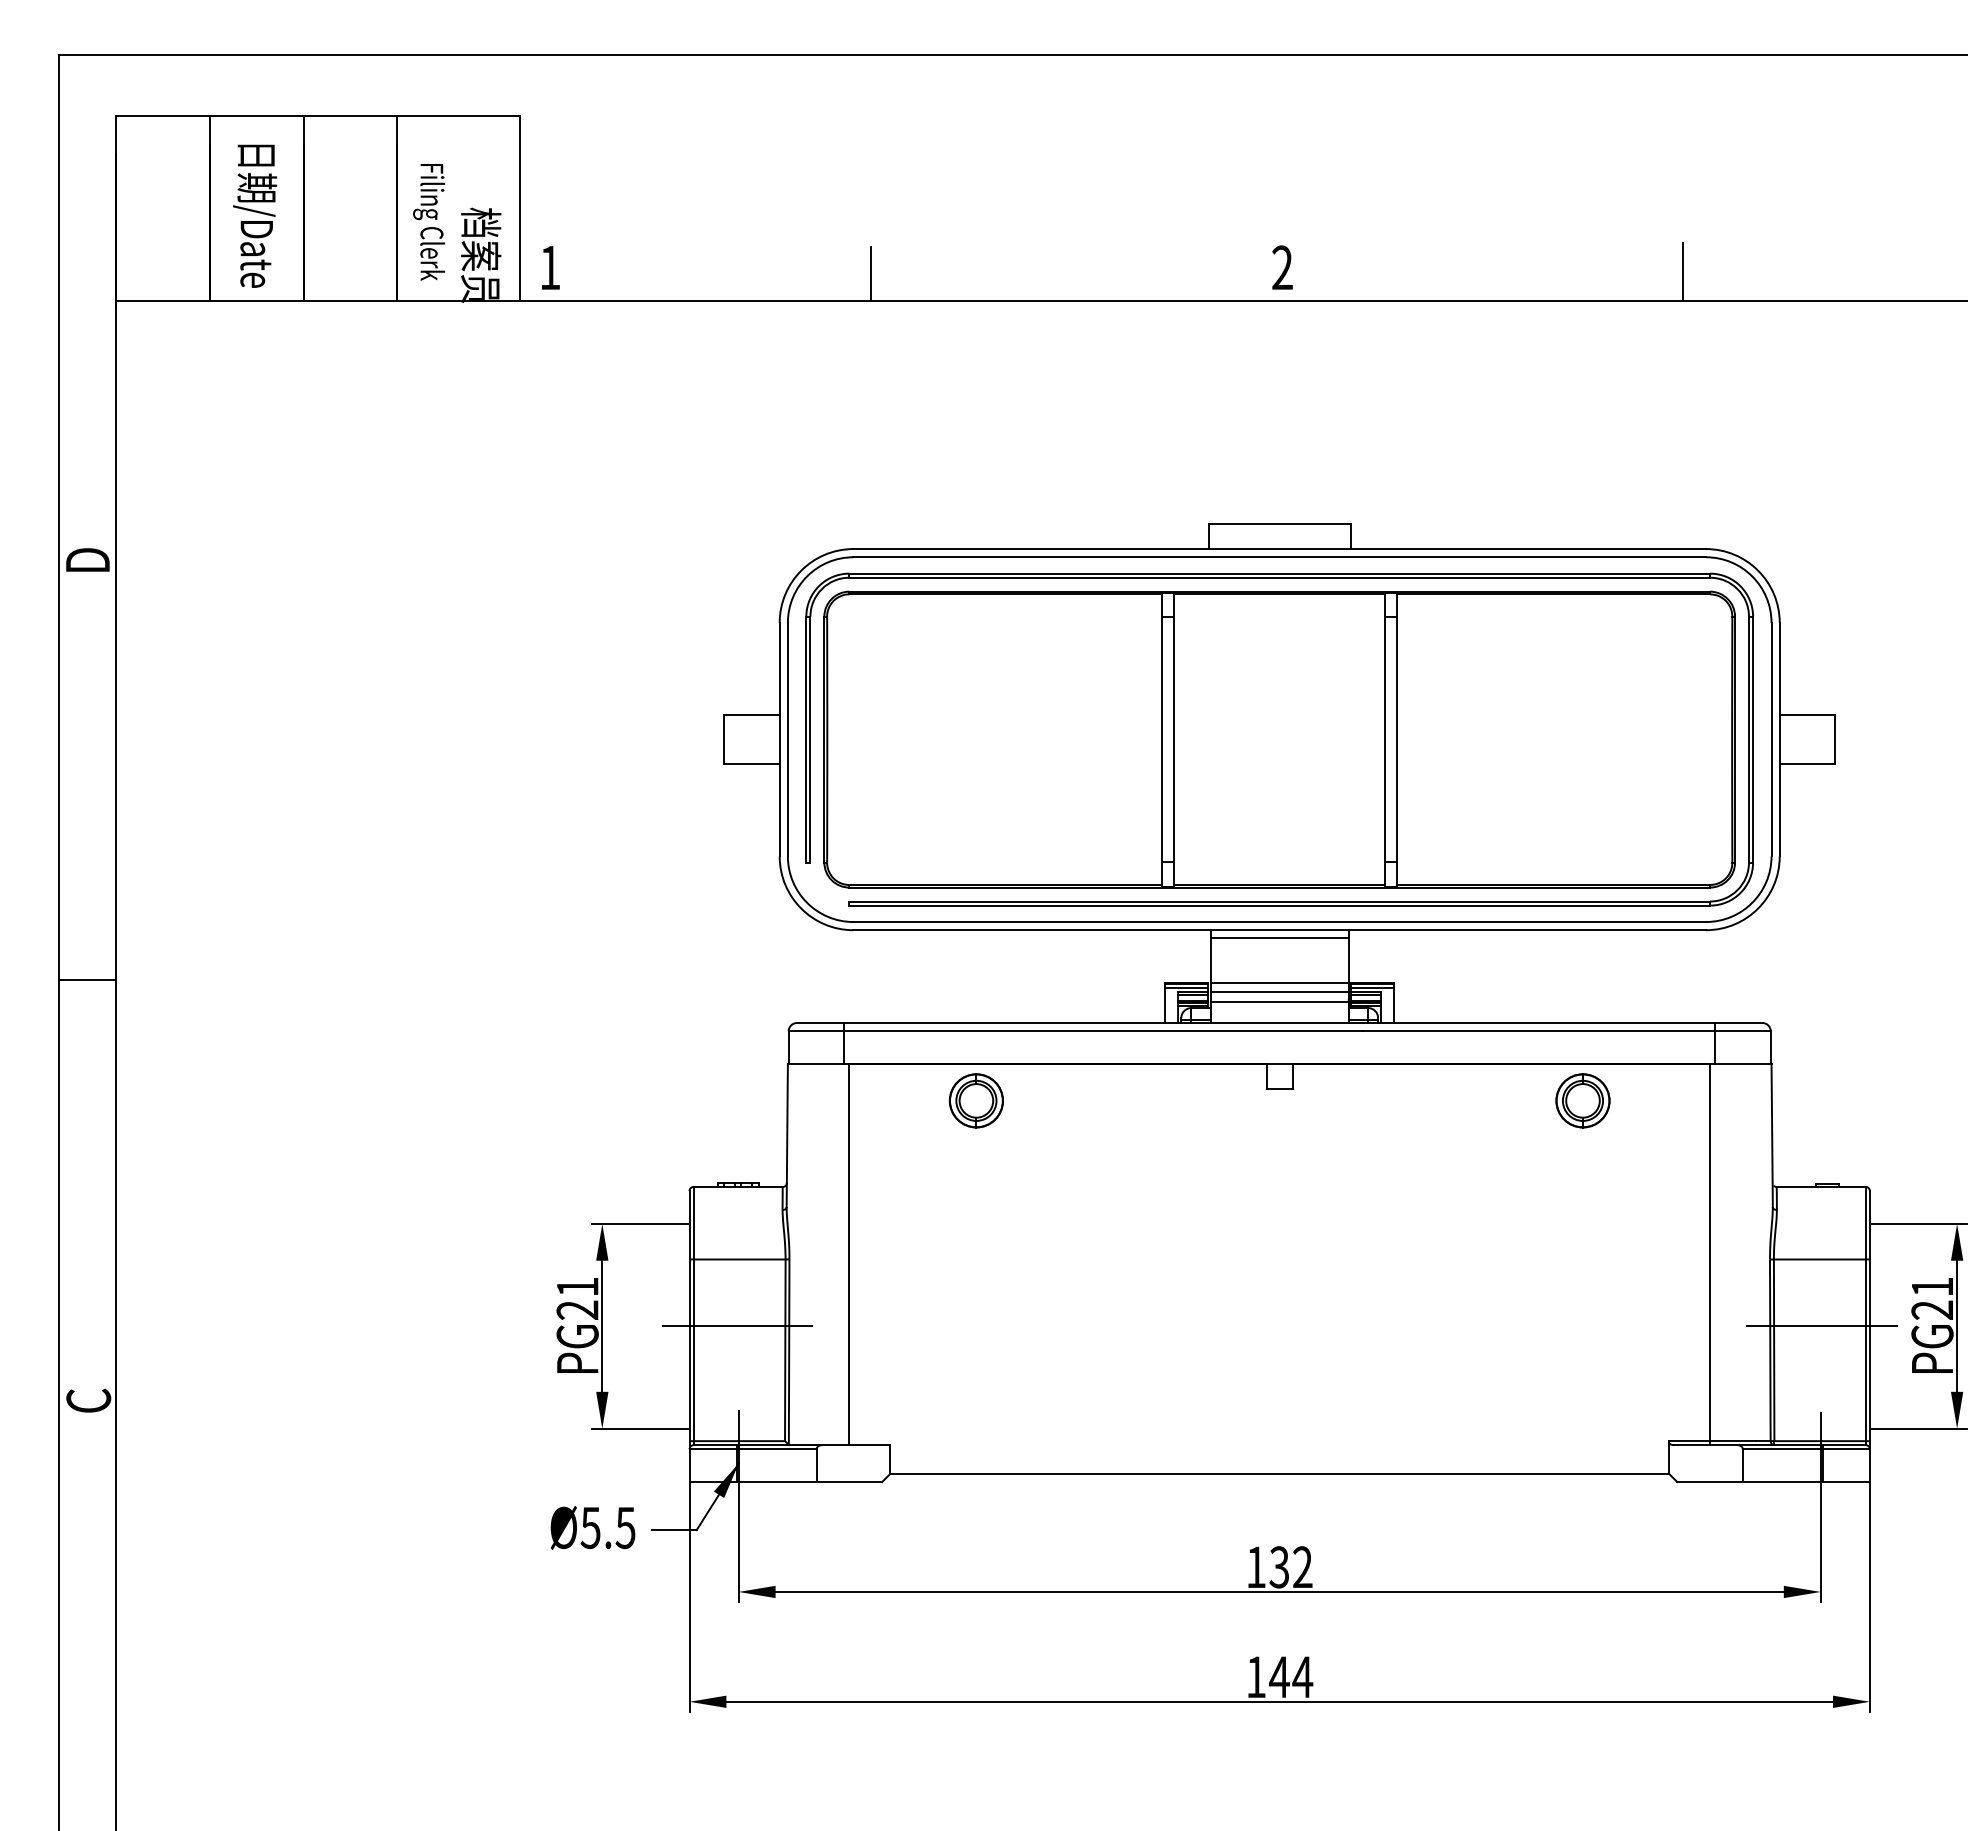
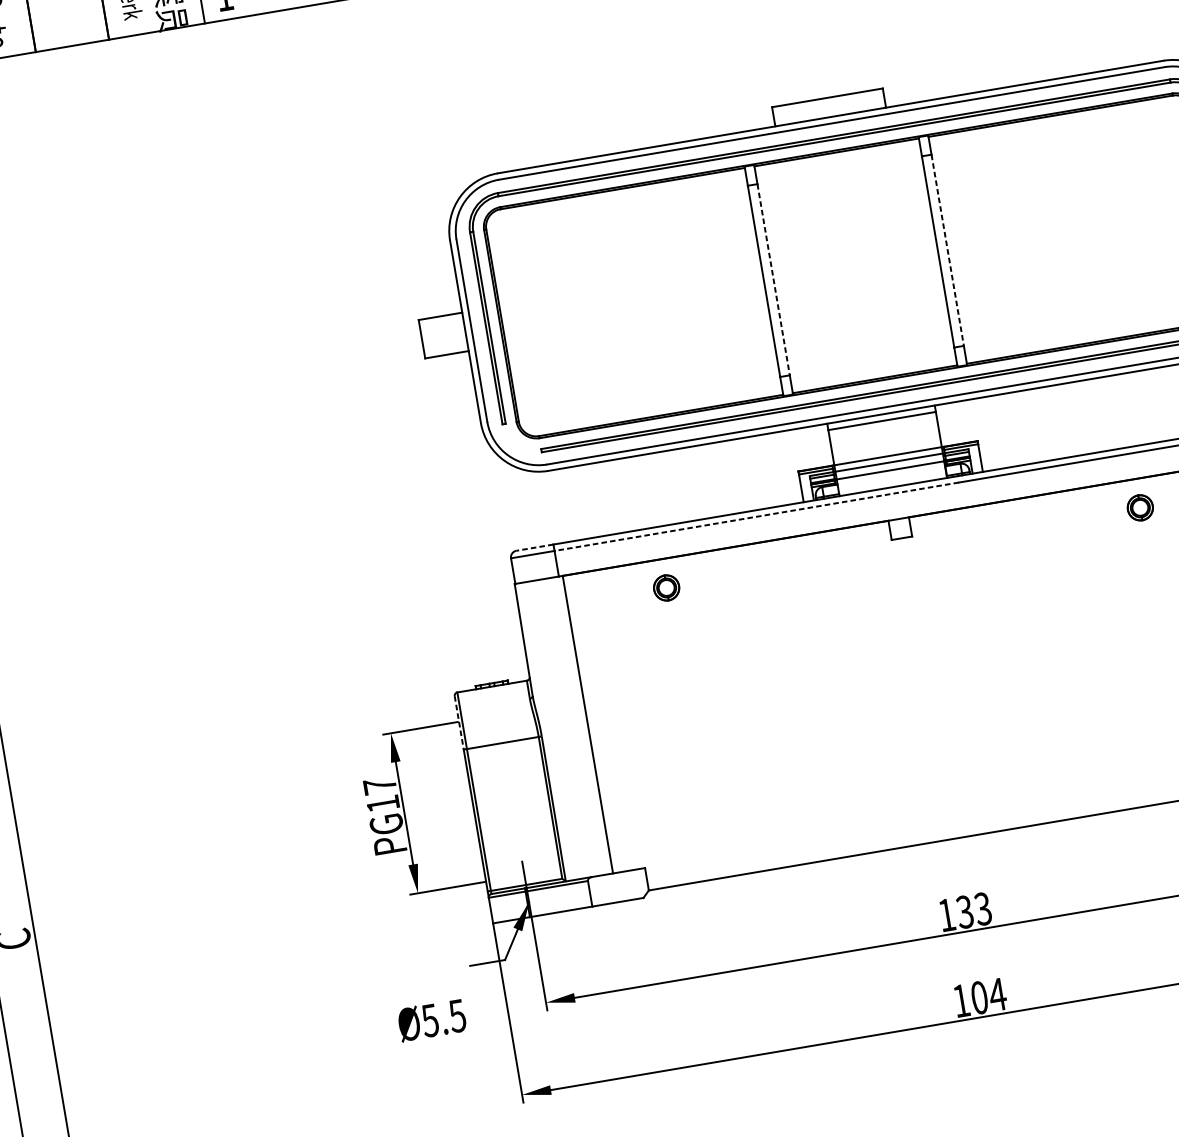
line: (1174, 740) -> (773, 280), solid -> dashed
line: (1397, 740) -> (947, 250), solid -> dashed
line: (820, 1023) -> (534, 548), solid -> dashed
line: (1102, 1031) -> (756, 517), solid -> dashed
part: (975, 1100) -> (666, 587), size x0.6
part: (1582, 1100) -> (1139, 507), size x0.6
line: (689, 1225) -> (459, 723), solid -> dashed
text: (577, 1298) -> (381, 794), PG21 -> PG17
line: (737, 1326) -> (510, 795), removed
text: (592, 1527) -> (431, 1020), moved
text: (1302, 1567) -> (982, 909), 132 -> 133
text: (1279, 1677) -> (979, 998), 144 -> 104

